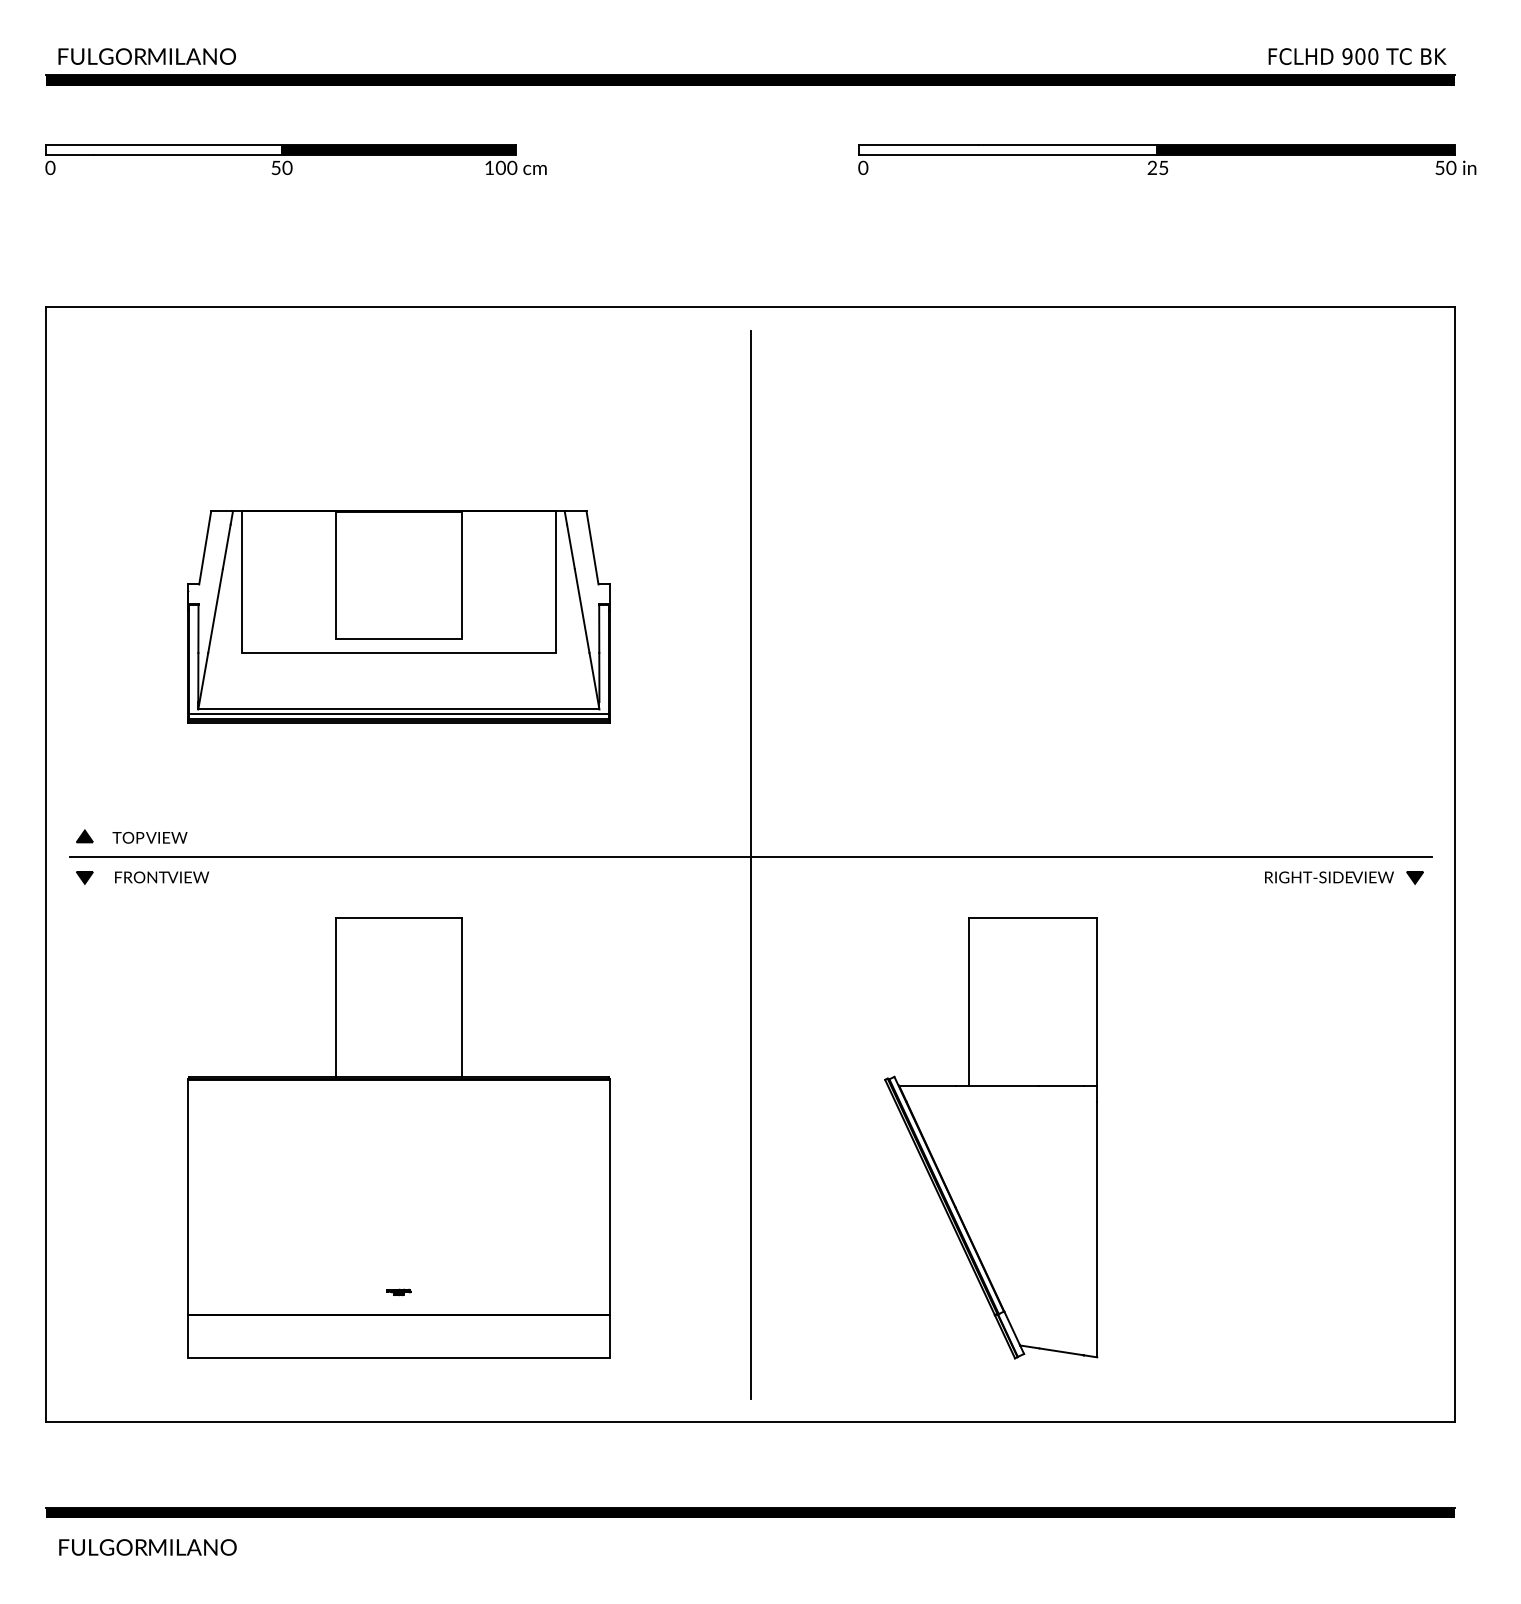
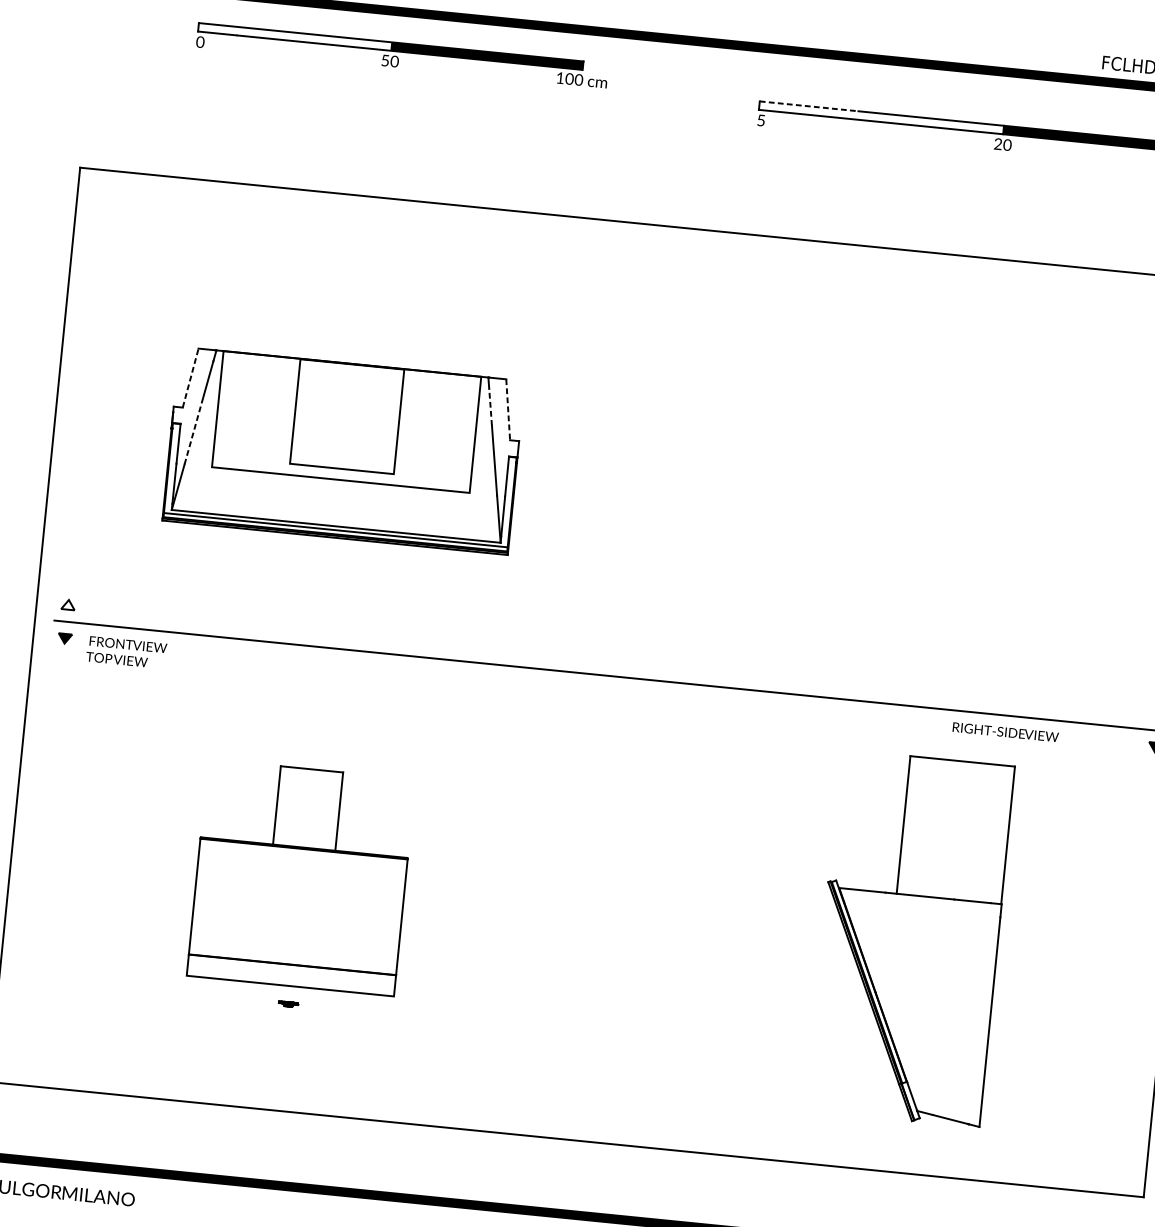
line: (918, 145) -> (808, 106), solid -> dashed
part: (295, 159) -> (401, 55), moved
text: (863, 167) -> (761, 120), 0 -> 5
text: (1163, 167) -> (1007, 144), 25 -> 20
line: (570, 546) -> (490, 406), solid -> dashed
line: (205, 547) -> (190, 377), solid -> dashed
line: (592, 548) -> (508, 410), solid -> dashed
line: (215, 611) -> (193, 431), solid -> dashed
fill: (84, 836) -> (68, 604), removed
text: (149, 837) -> (116, 659), moved
line: (751, 864) -> (612, 682), removed
text: (1329, 877) -> (1005, 732), moved
part: (398, 1137) -> (300, 877), size x0.6
part: (991, 1138) -> (910, 938), moved

